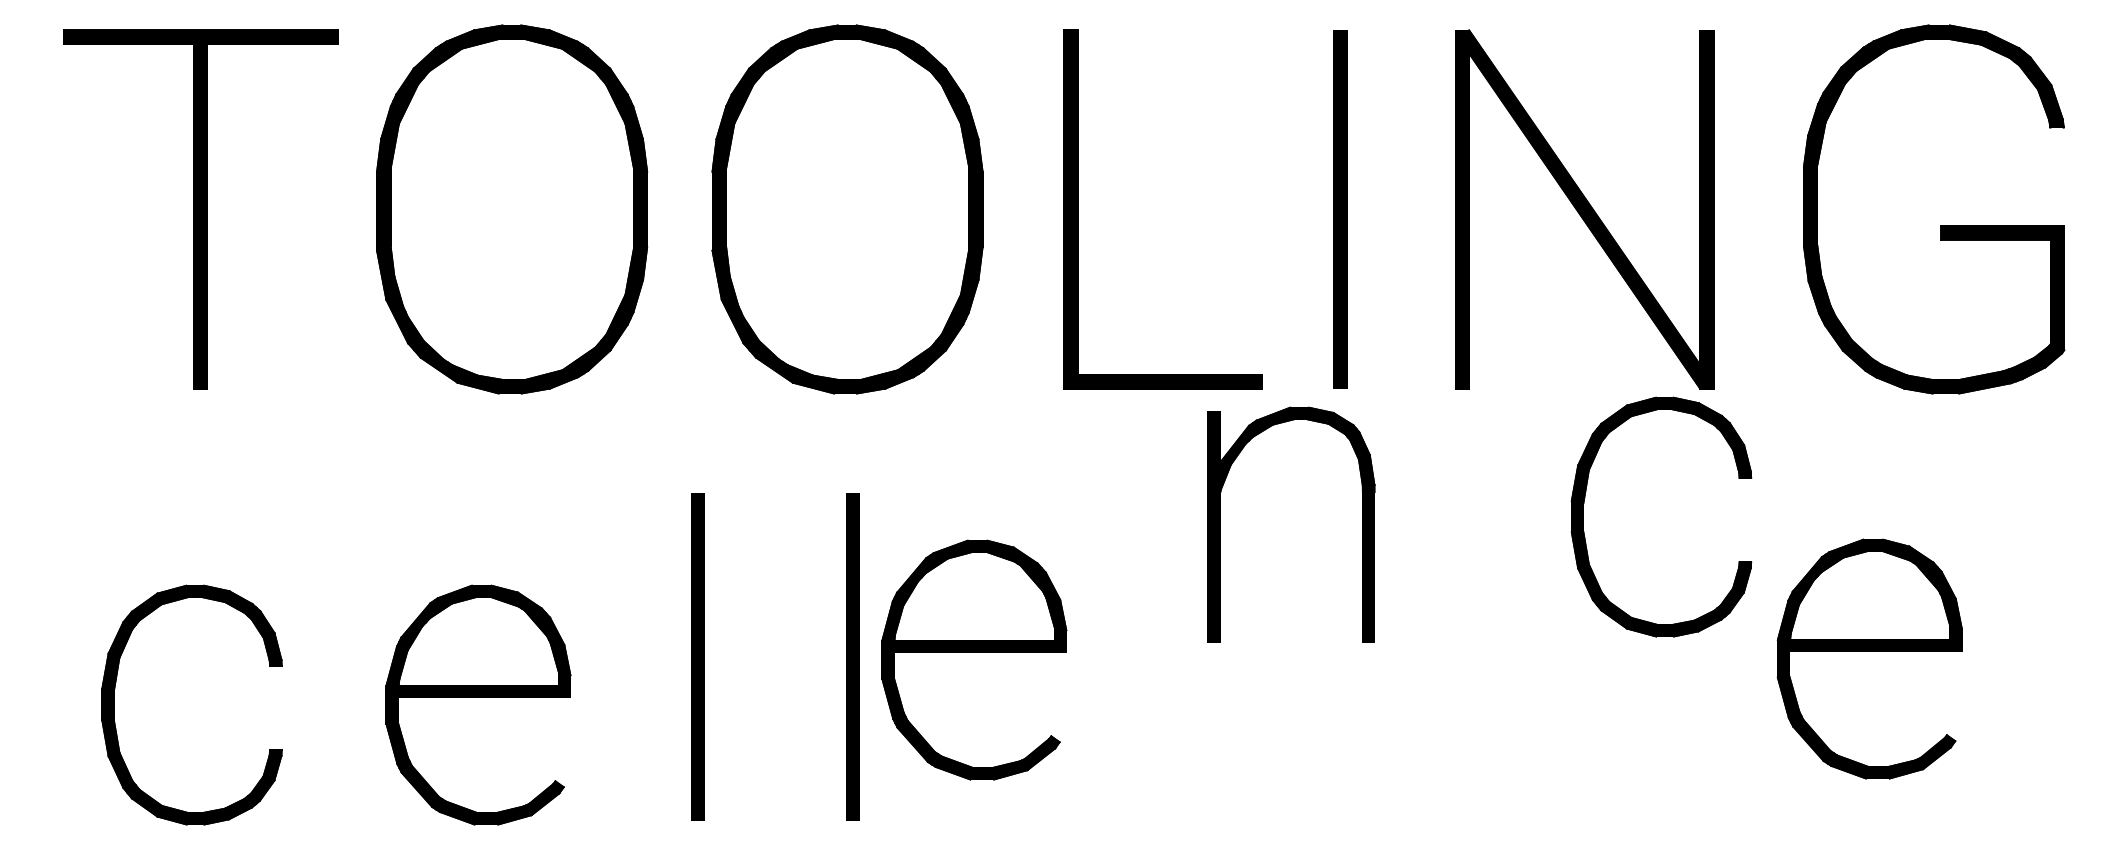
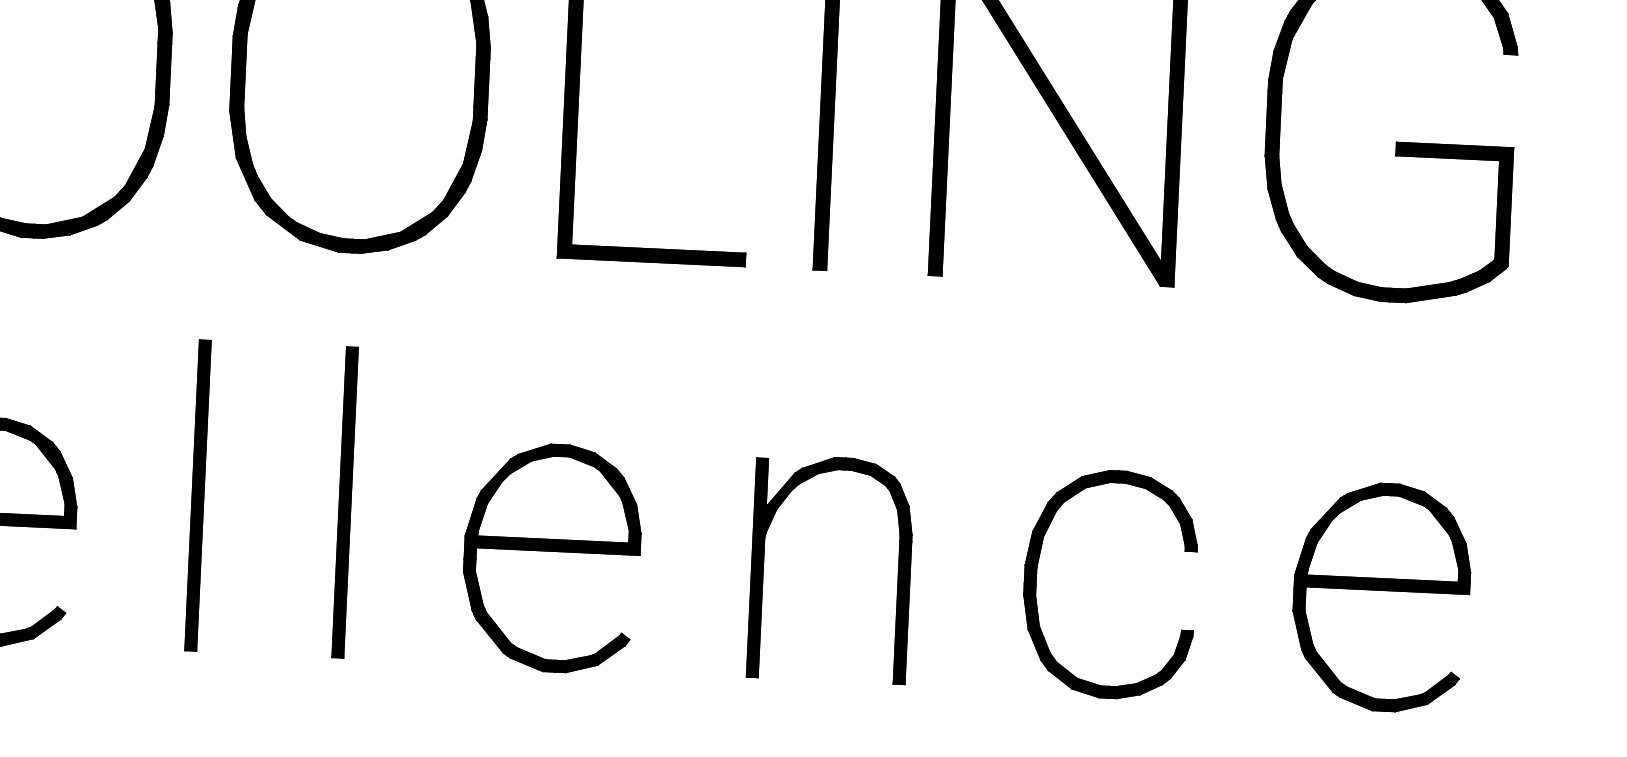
part: (1583, 516) -> (1035, 580), moved
part: (1220, 524) -> (763, 565), moved
part: (1869, 651) -> (1381, 589), moved
part: (974, 652) -> (552, 550), moved

